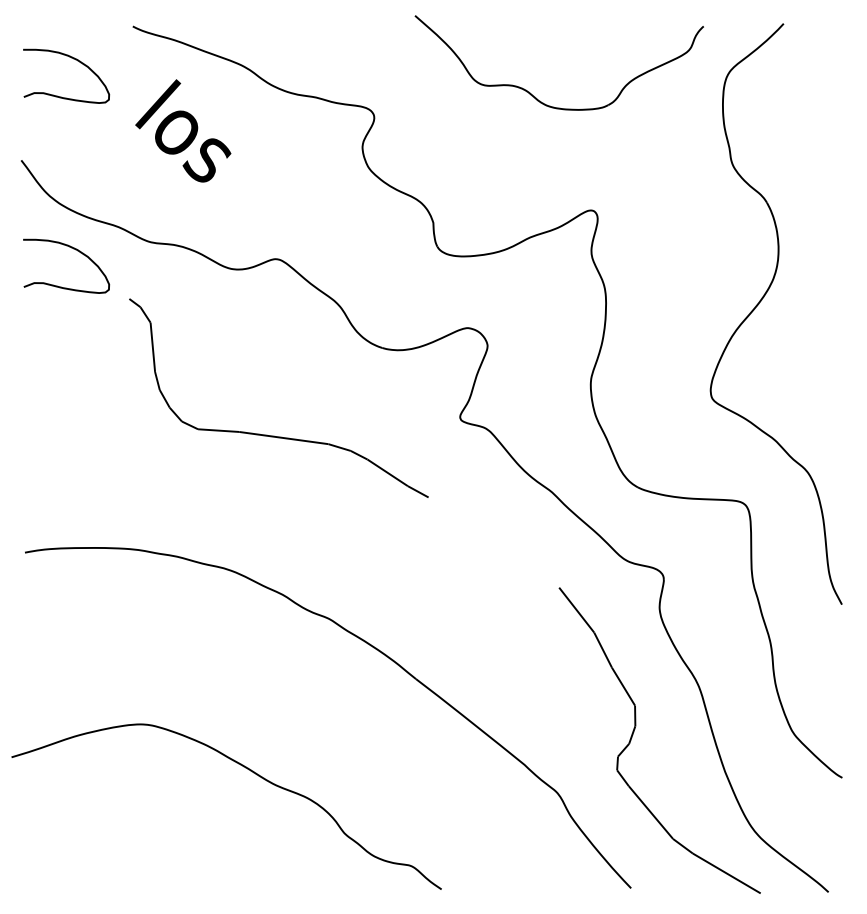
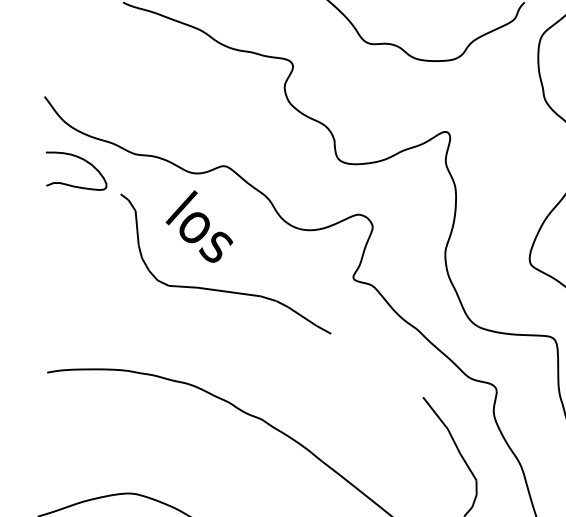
curve: (73, 59) -> (81, 25), removed
text: (183, 130) -> (199, 226), moved

